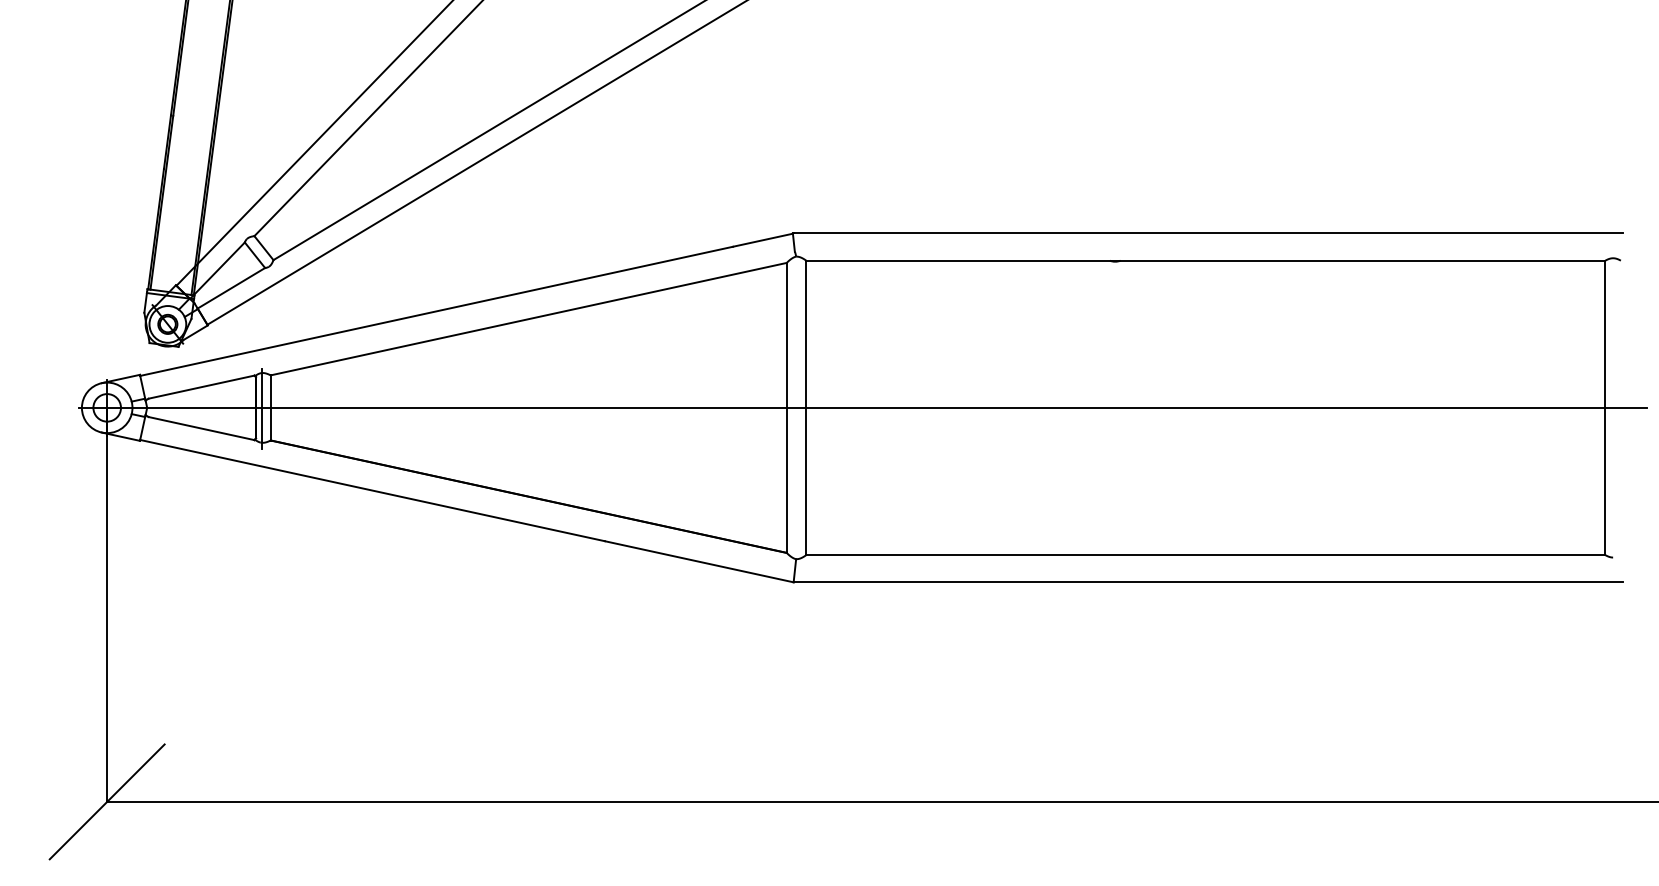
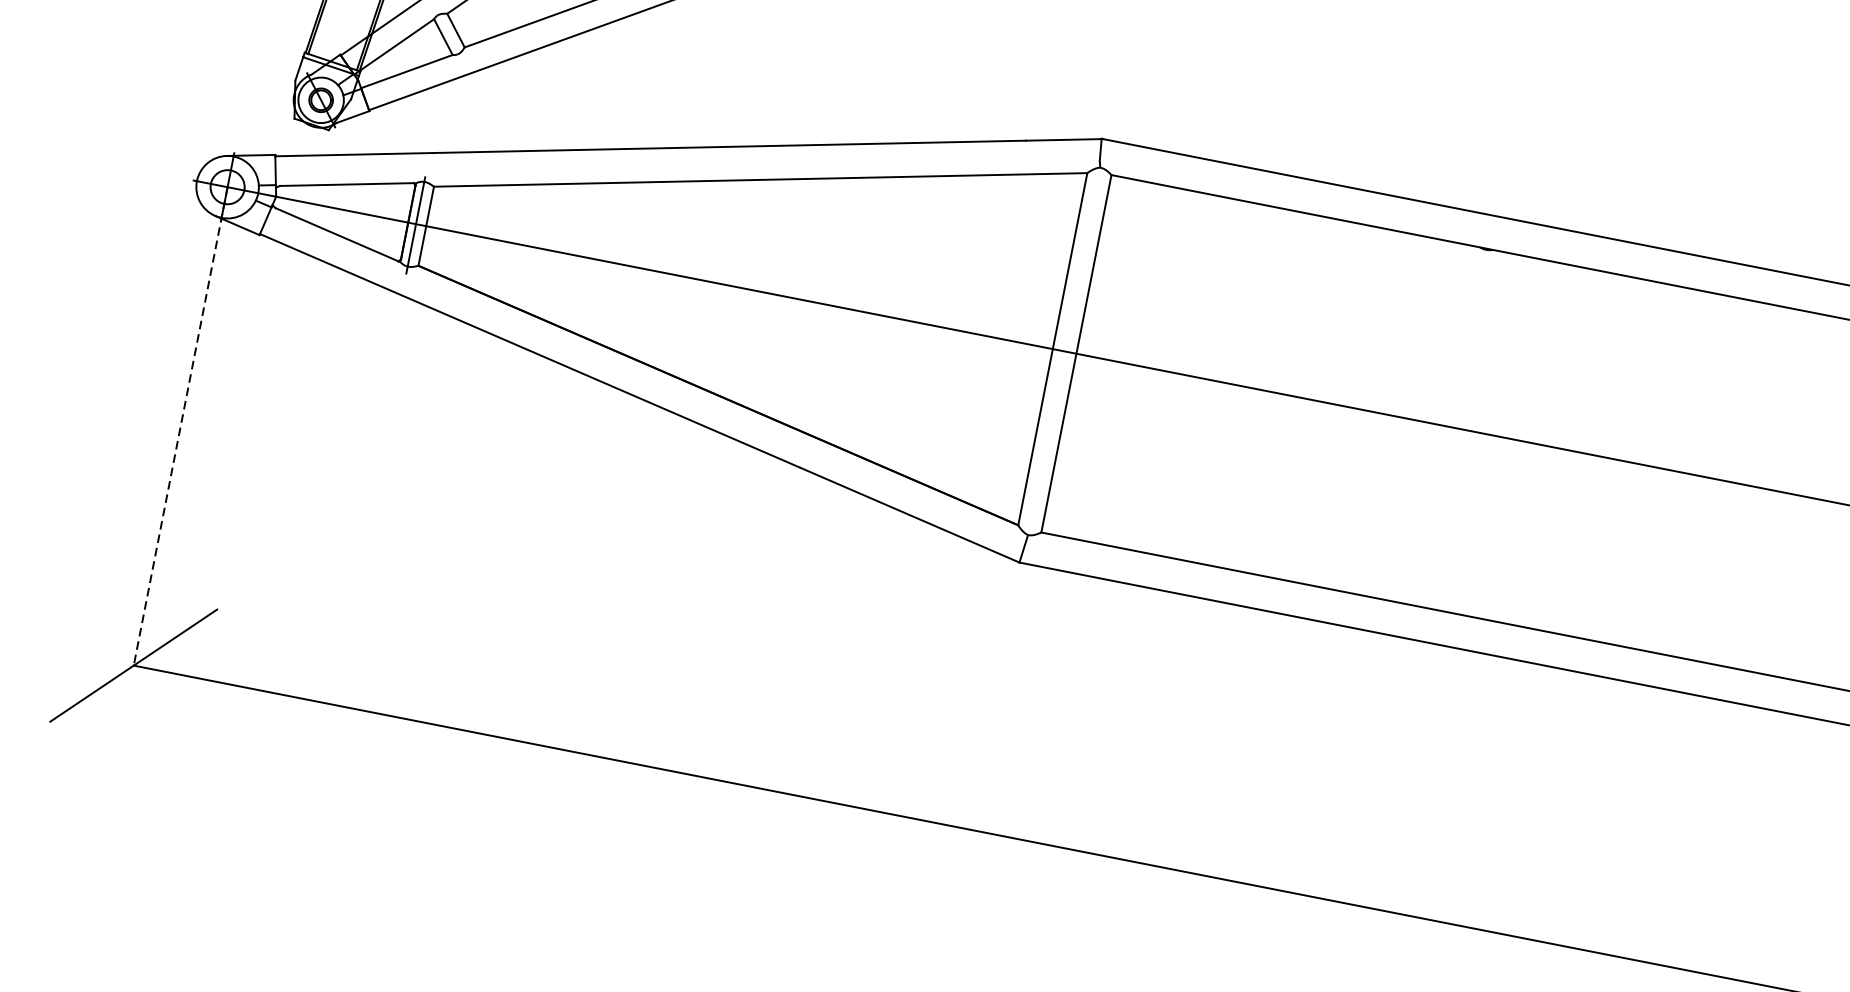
line: (107, 605) -> (180, 427), solid -> dashed

